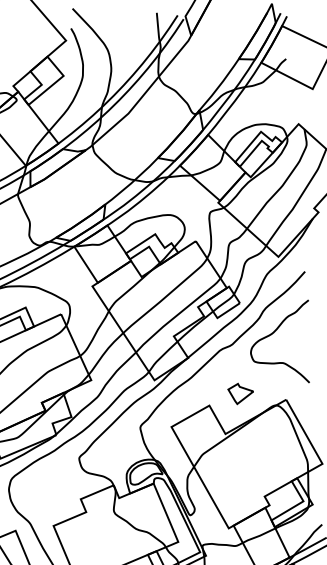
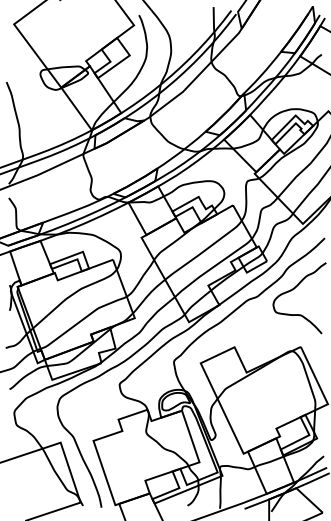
part: (239, 393) -> (261, 338), removed

